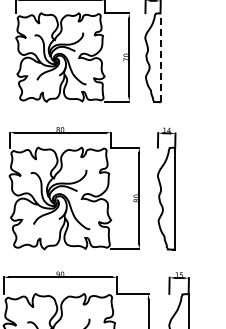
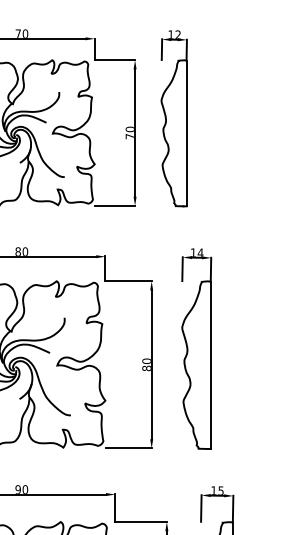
line: (160, 57) -> (186, 132), dashed -> solid

